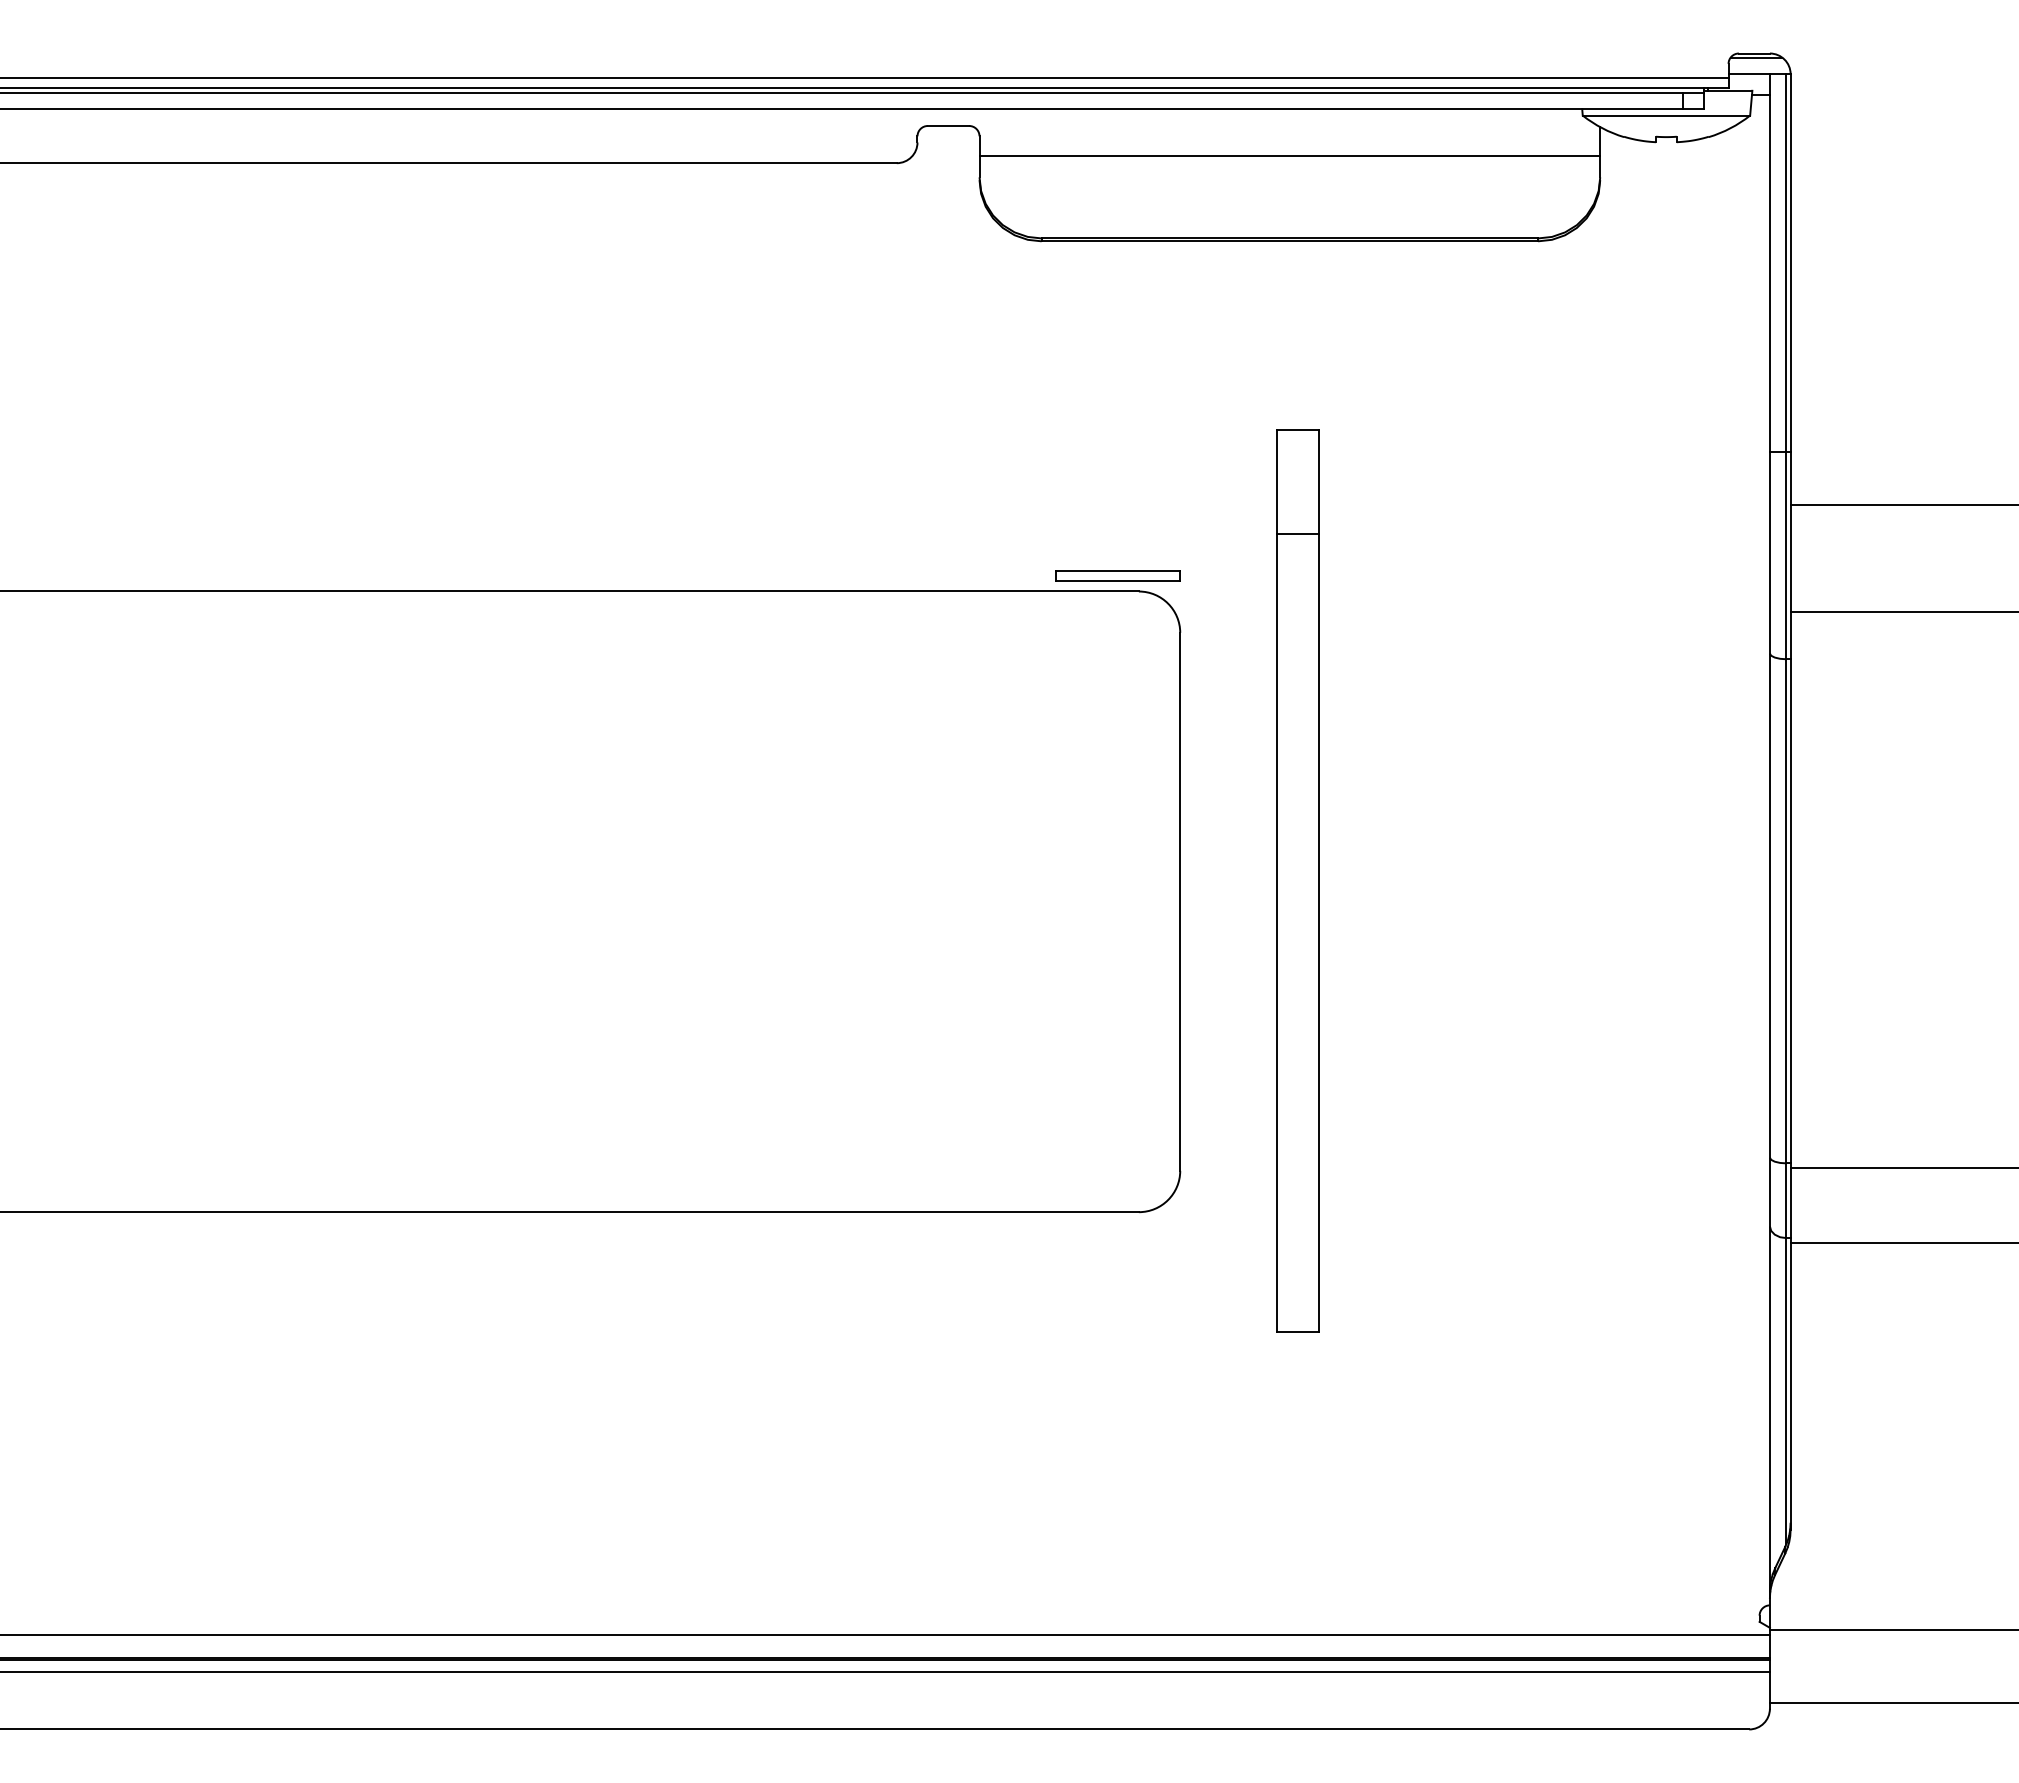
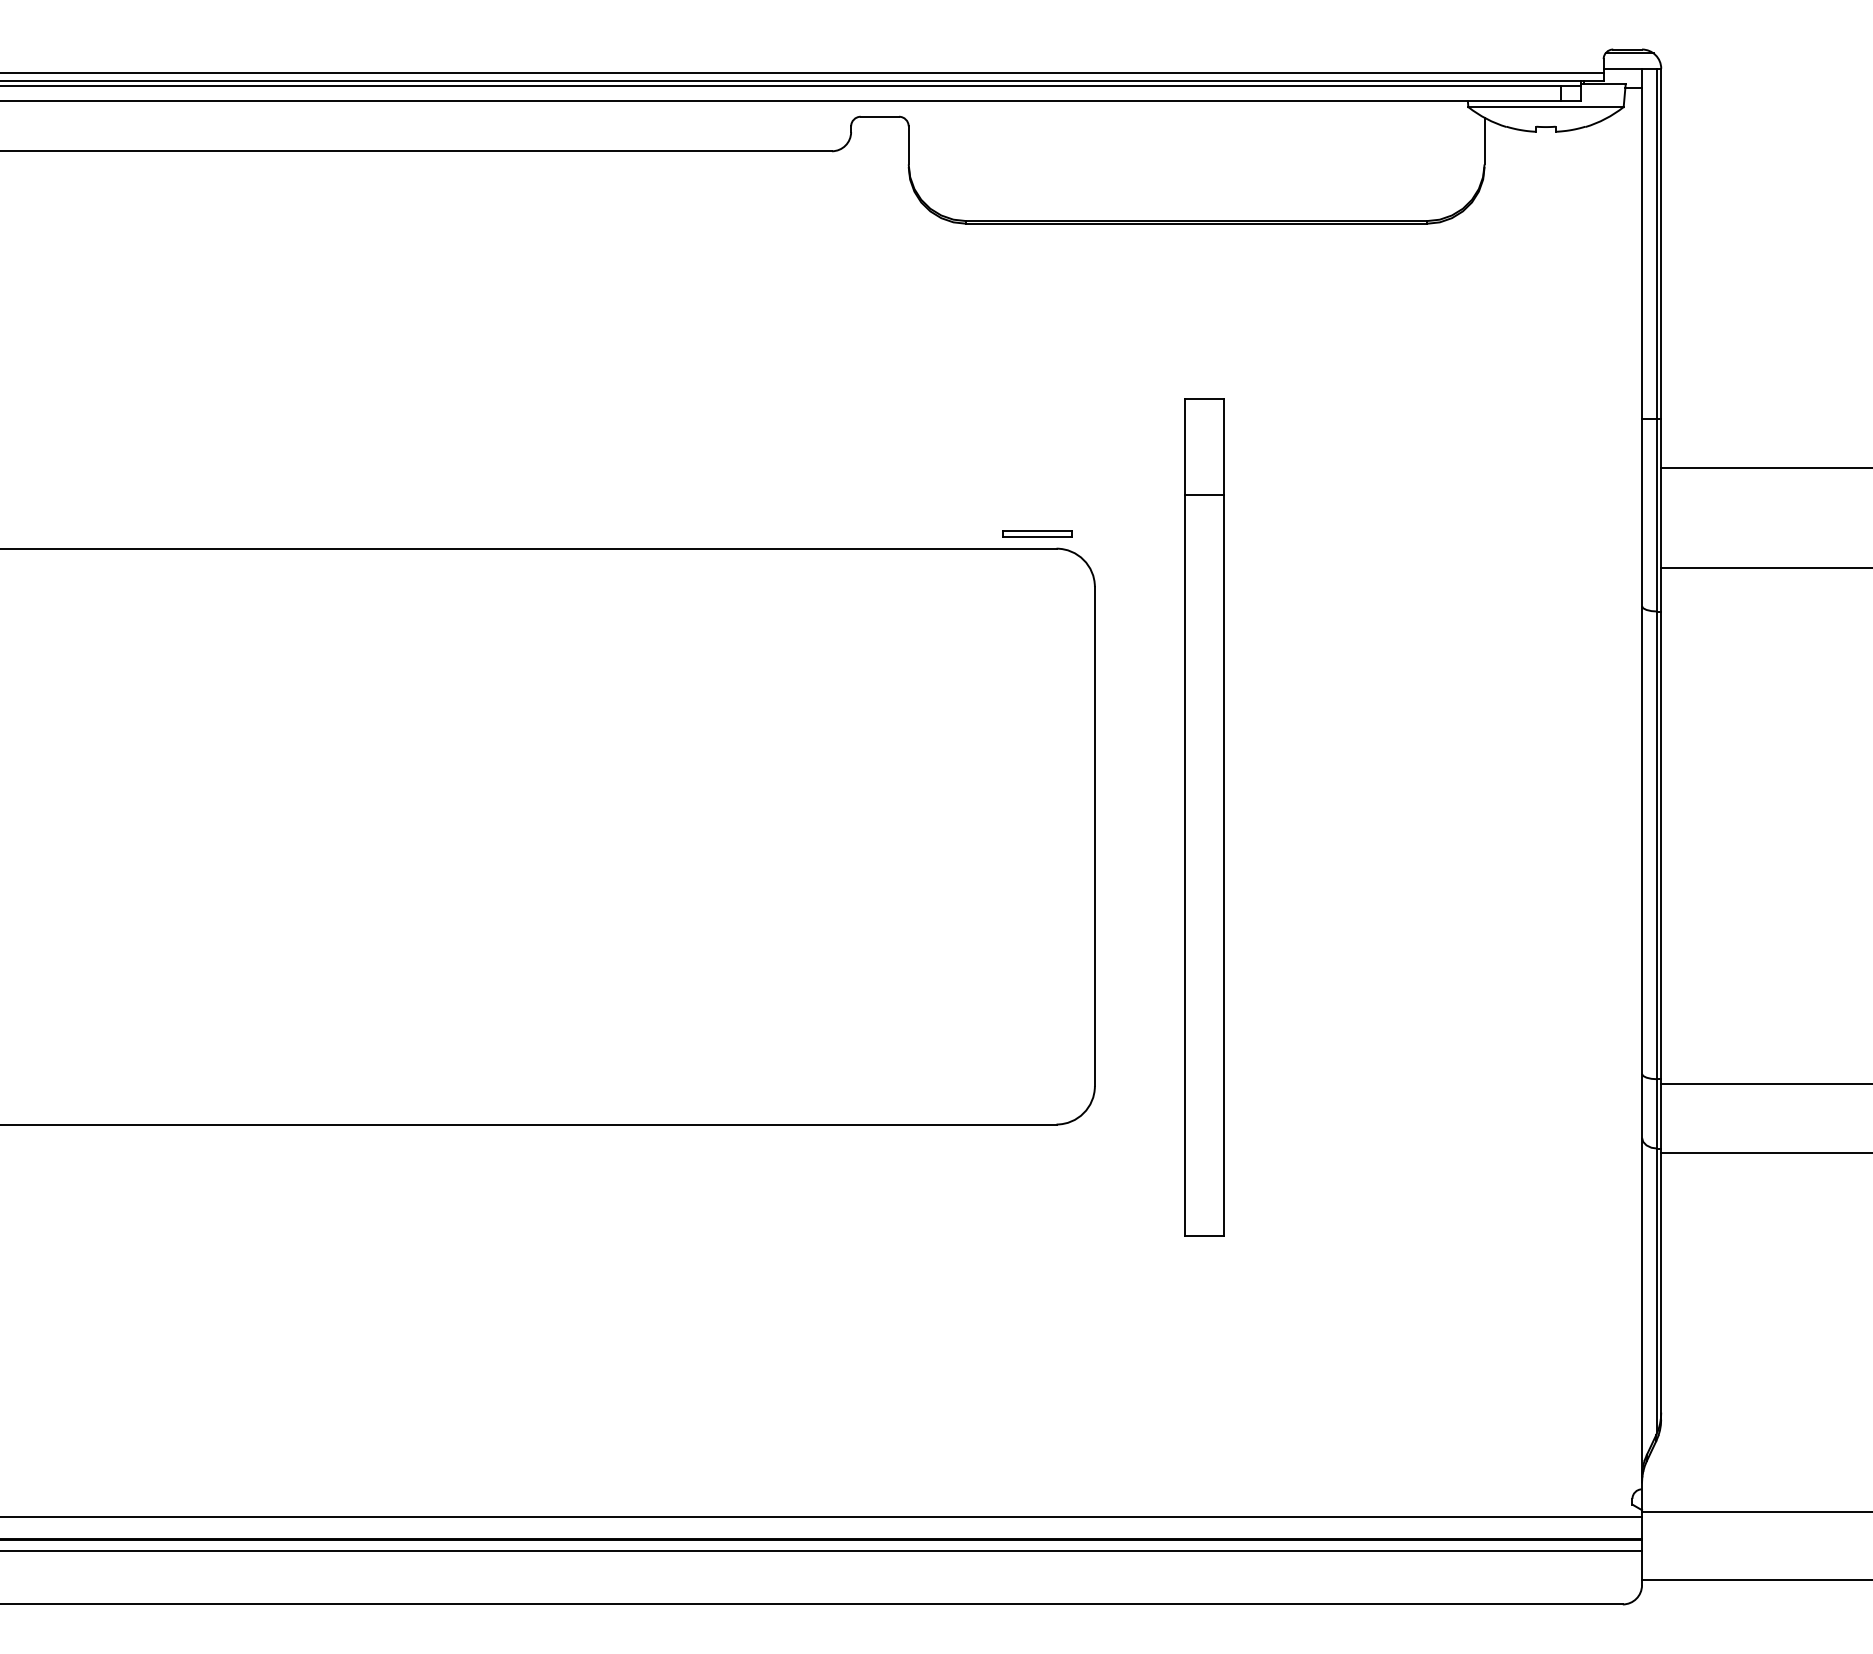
line: (1289, 155) -> (1196, 144), removed
part: (1117, 575) -> (1036, 533), size x0.6

